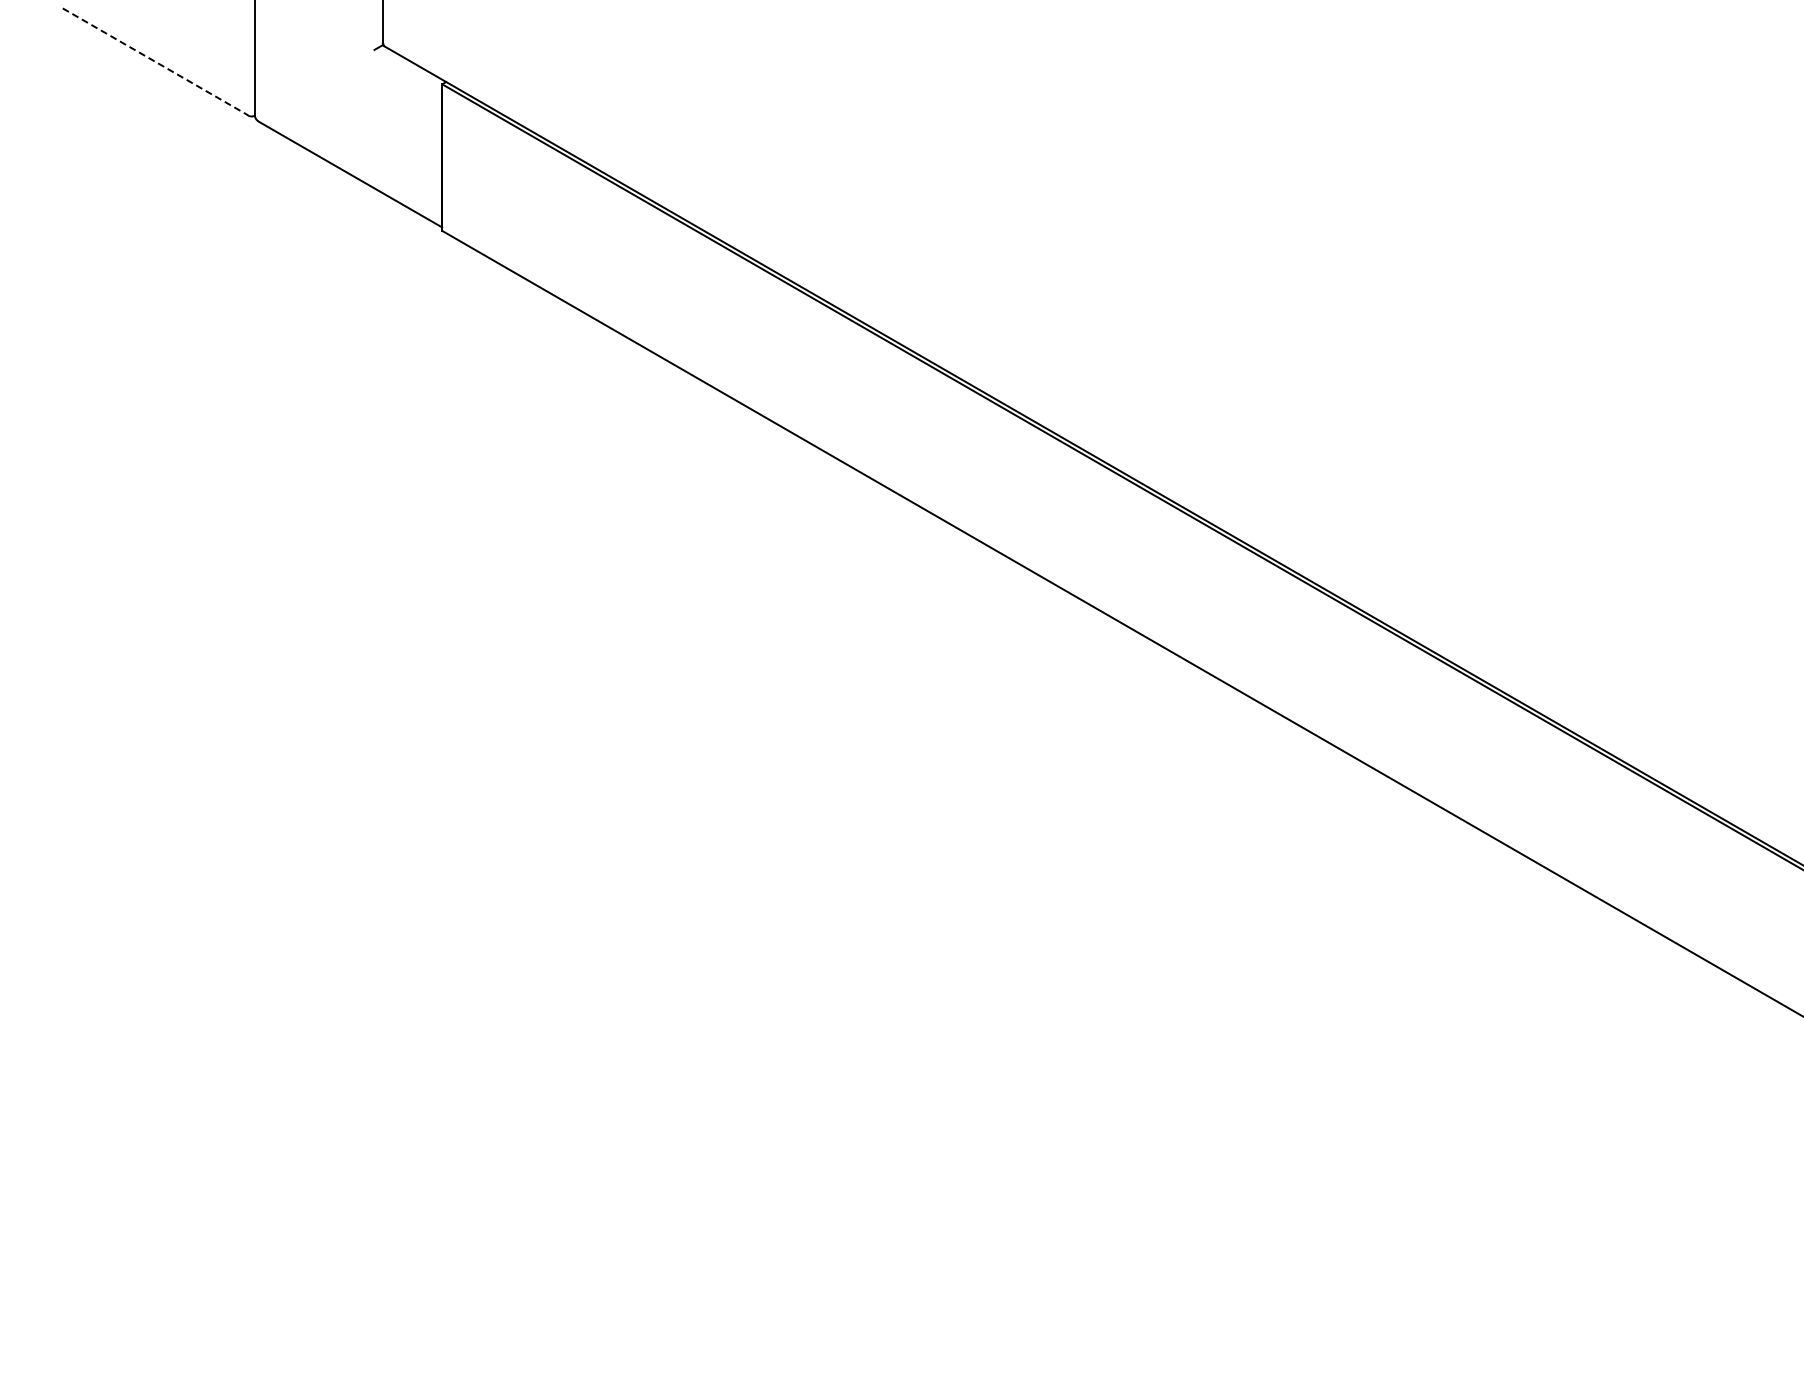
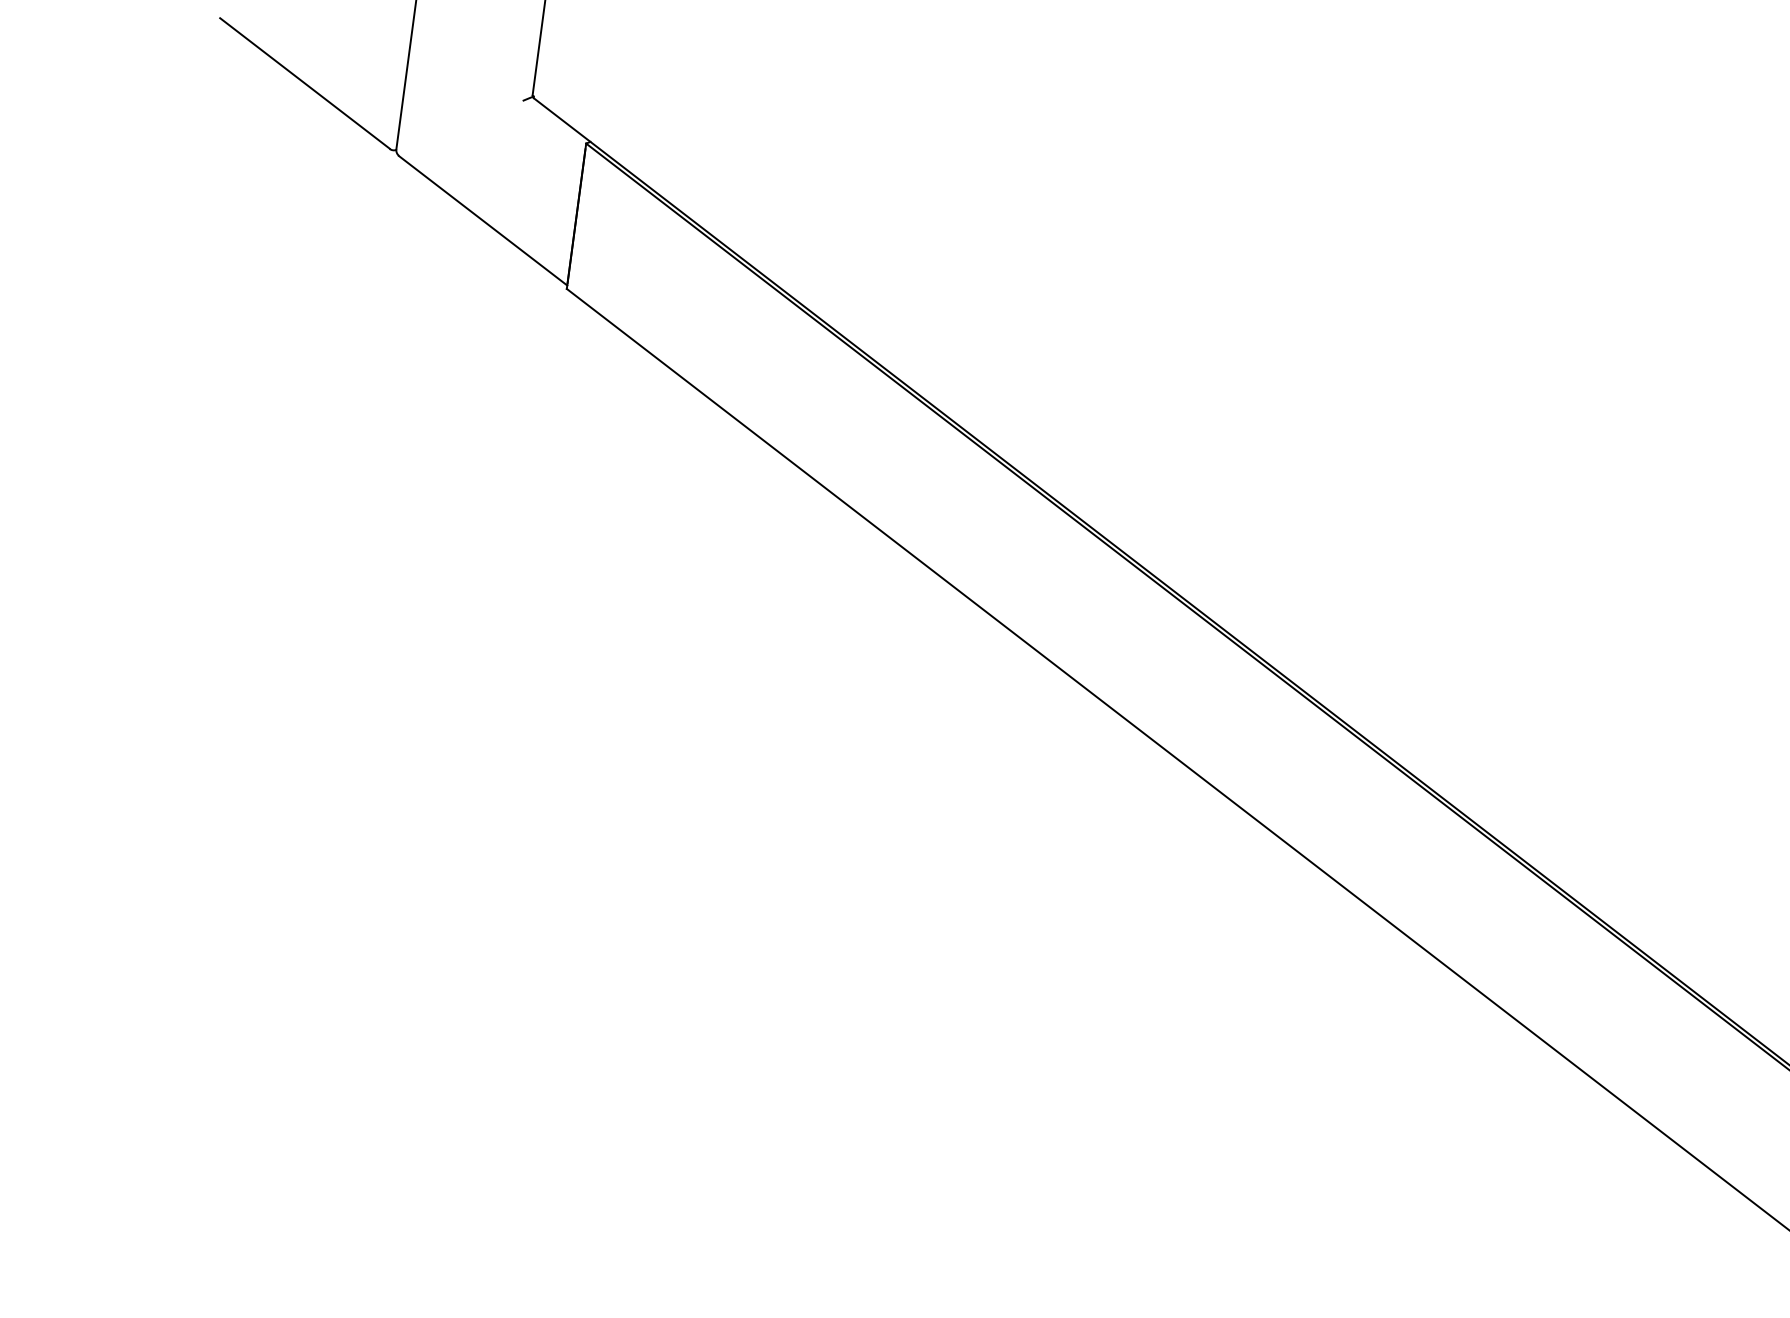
line: (155, 62) -> (304, 84), dashed -> solid

